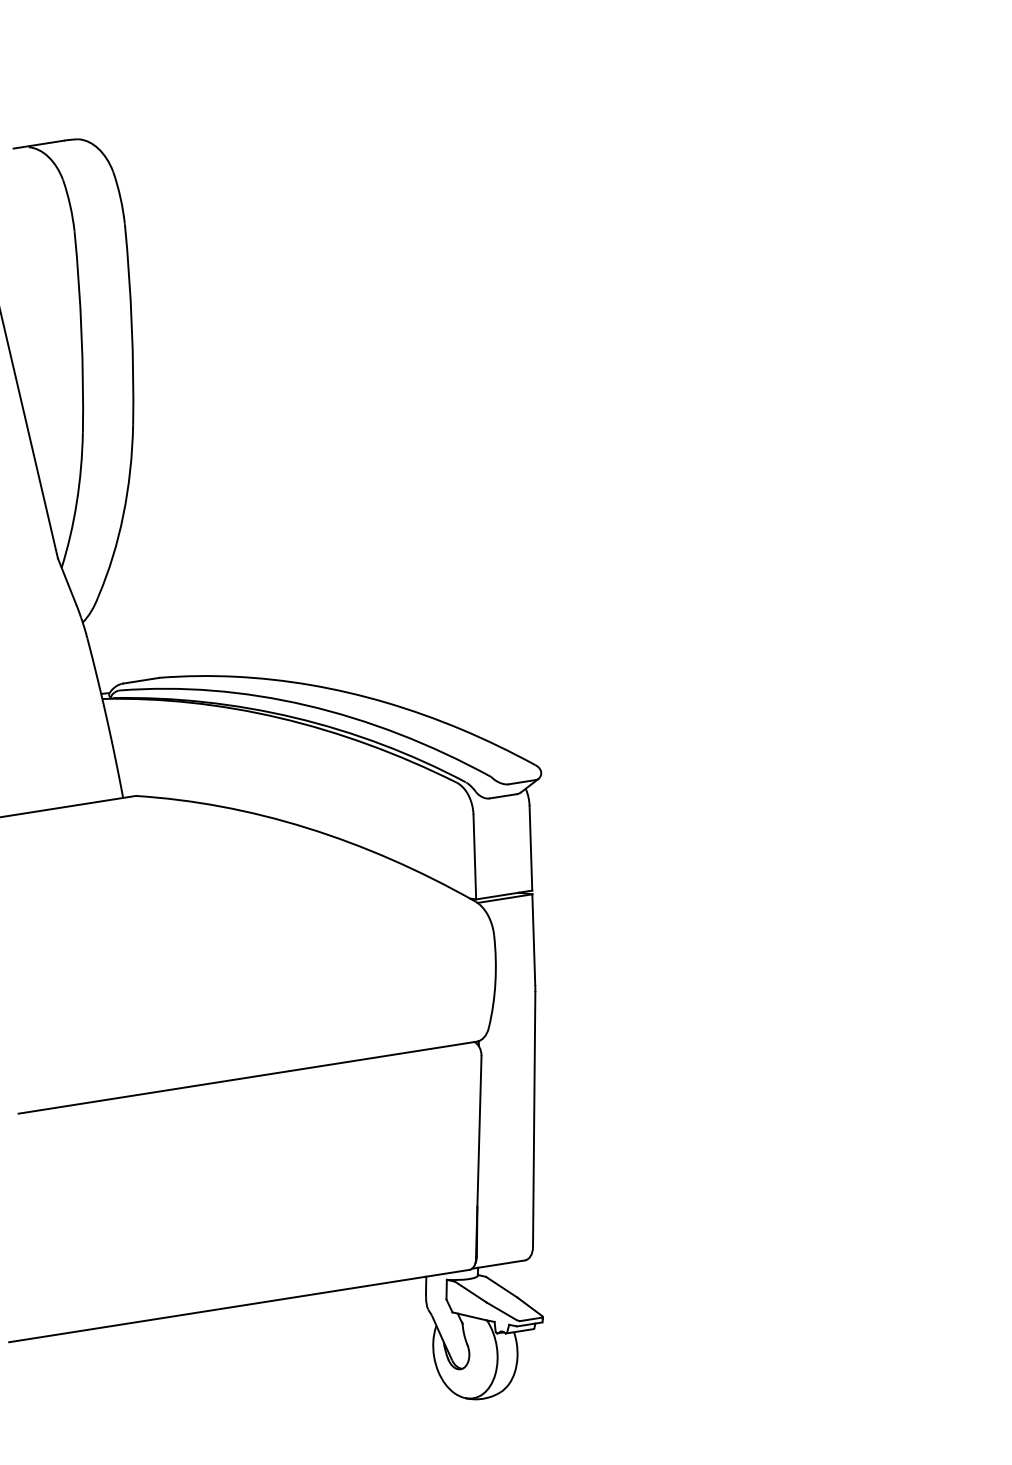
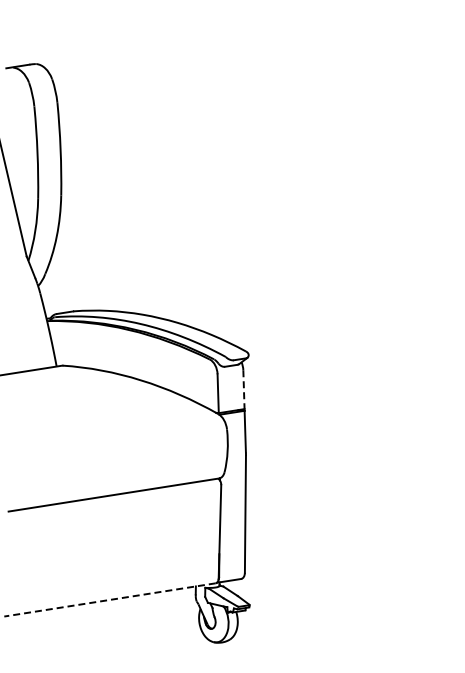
line: (529, 850) -> (243, 390), solid -> dashed
line: (238, 1307) -> (109, 600), solid -> dashed

